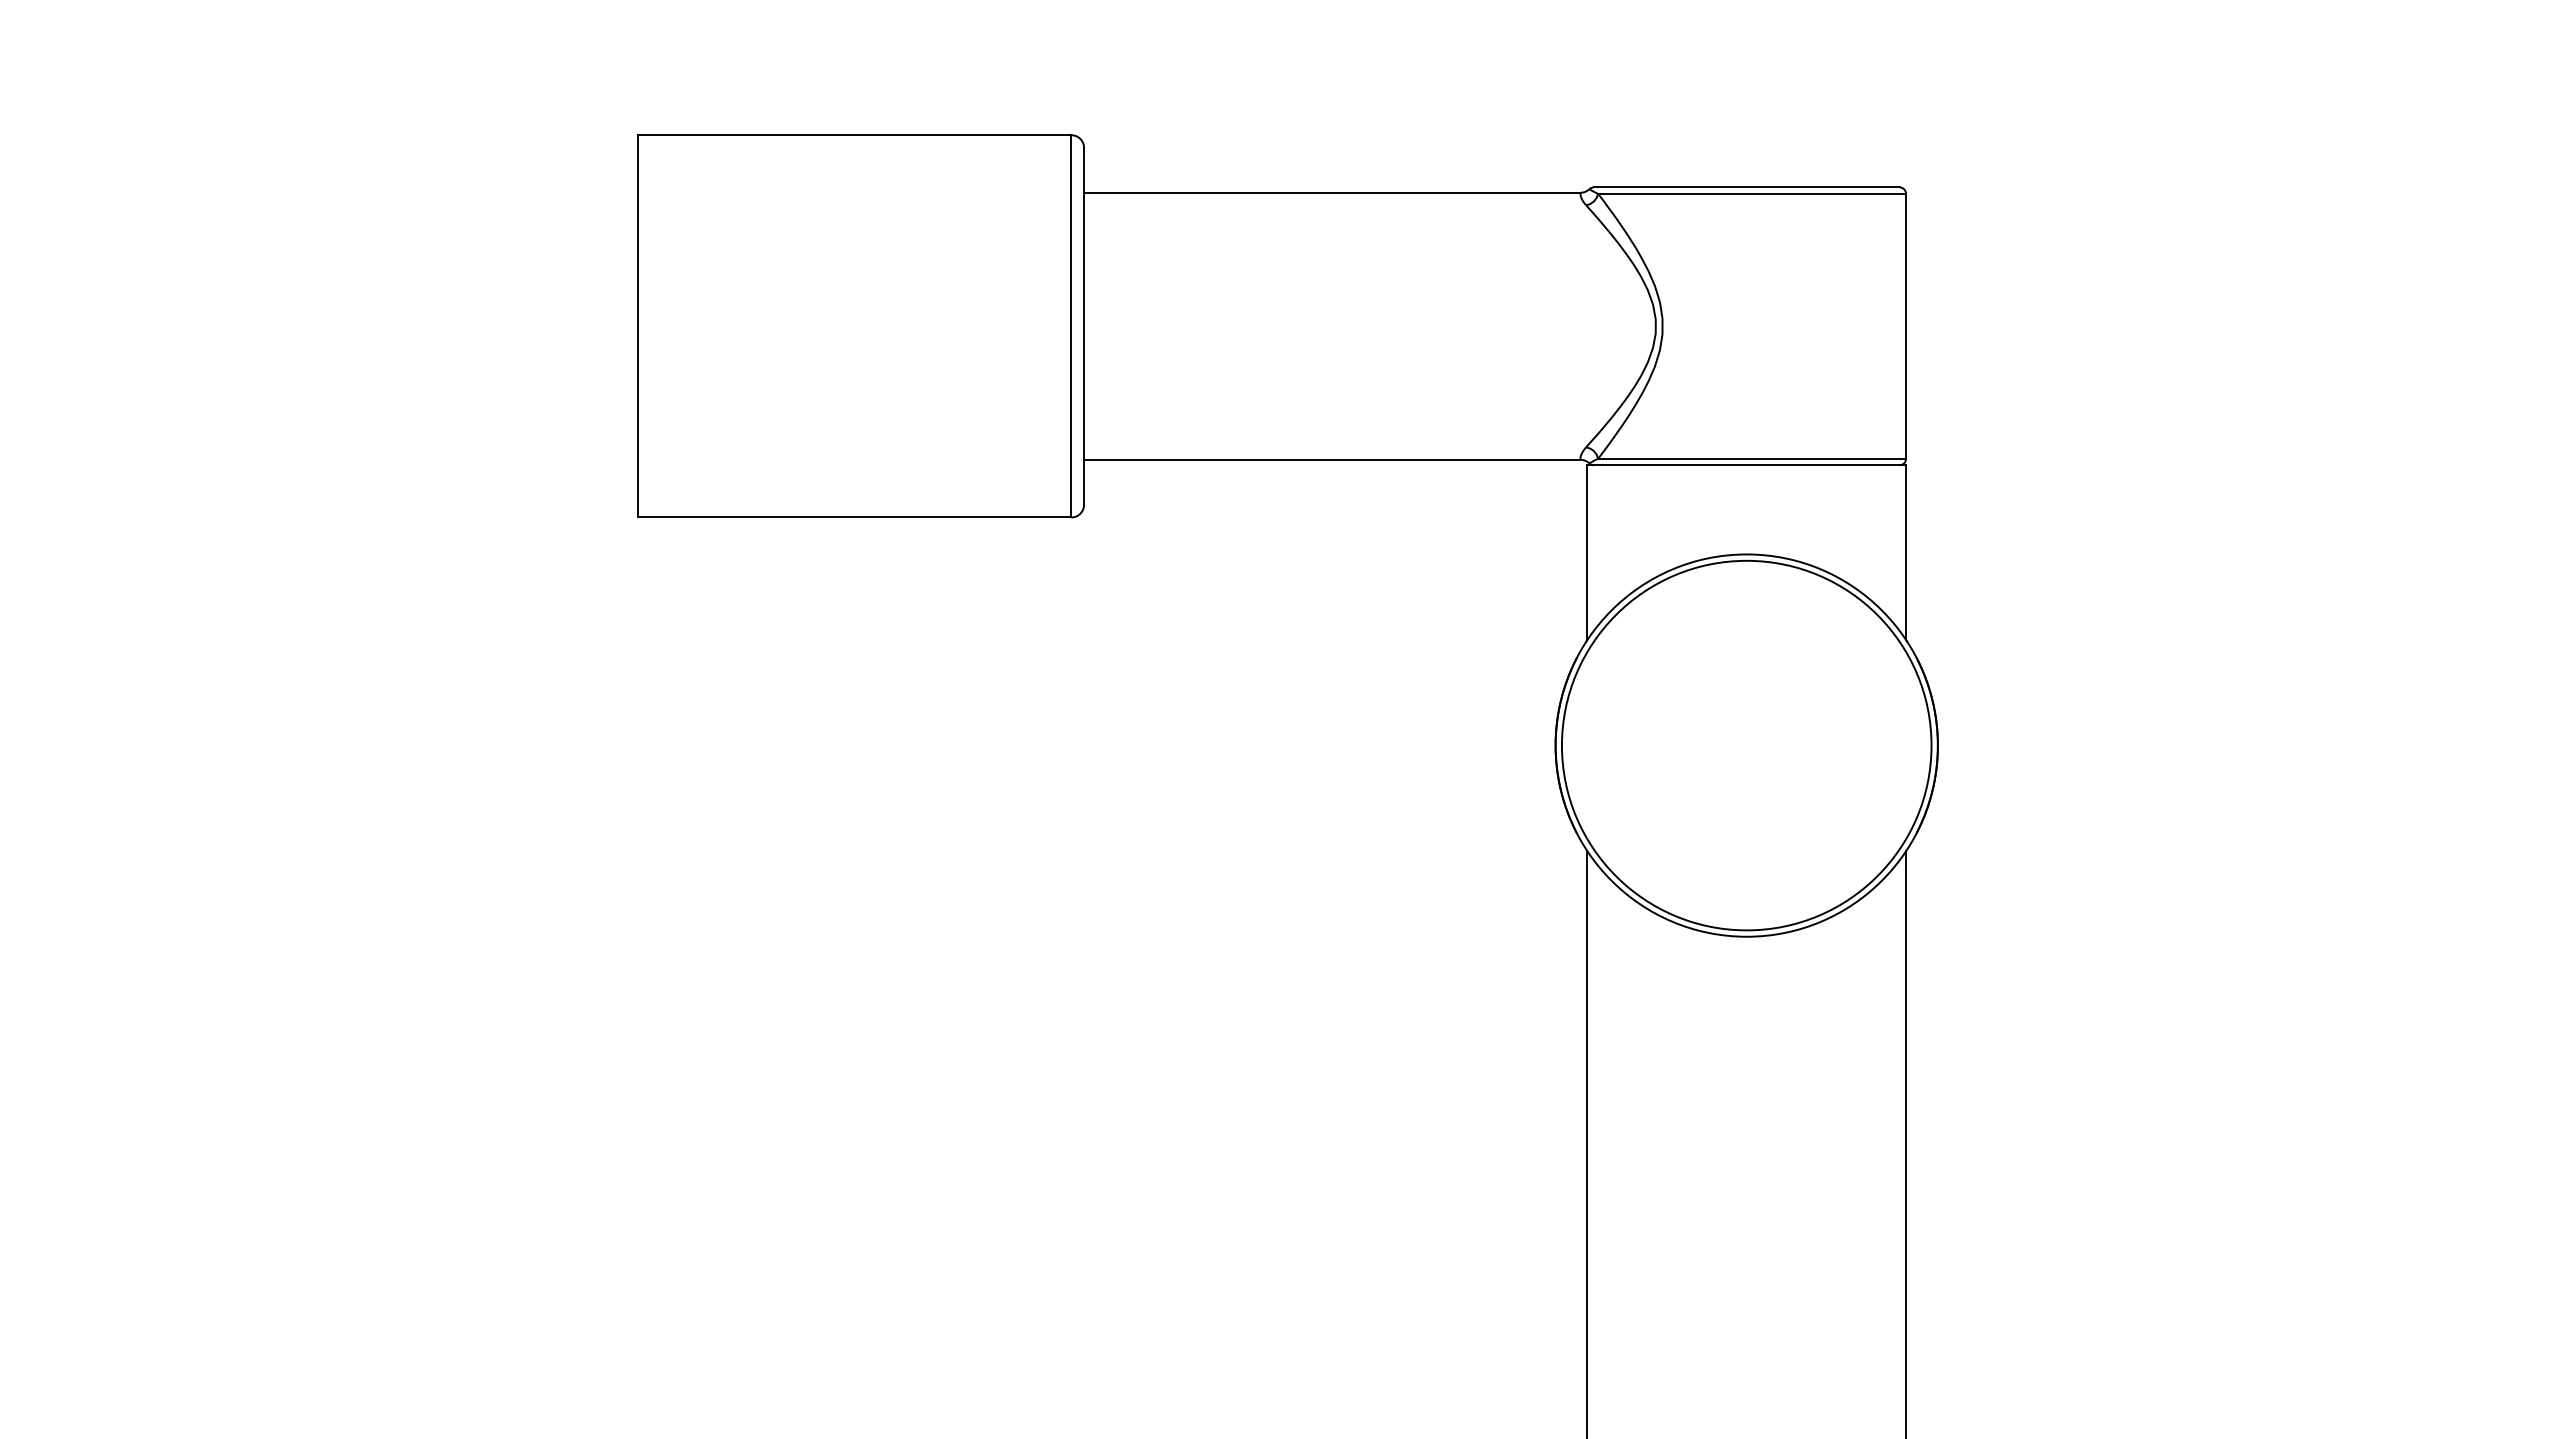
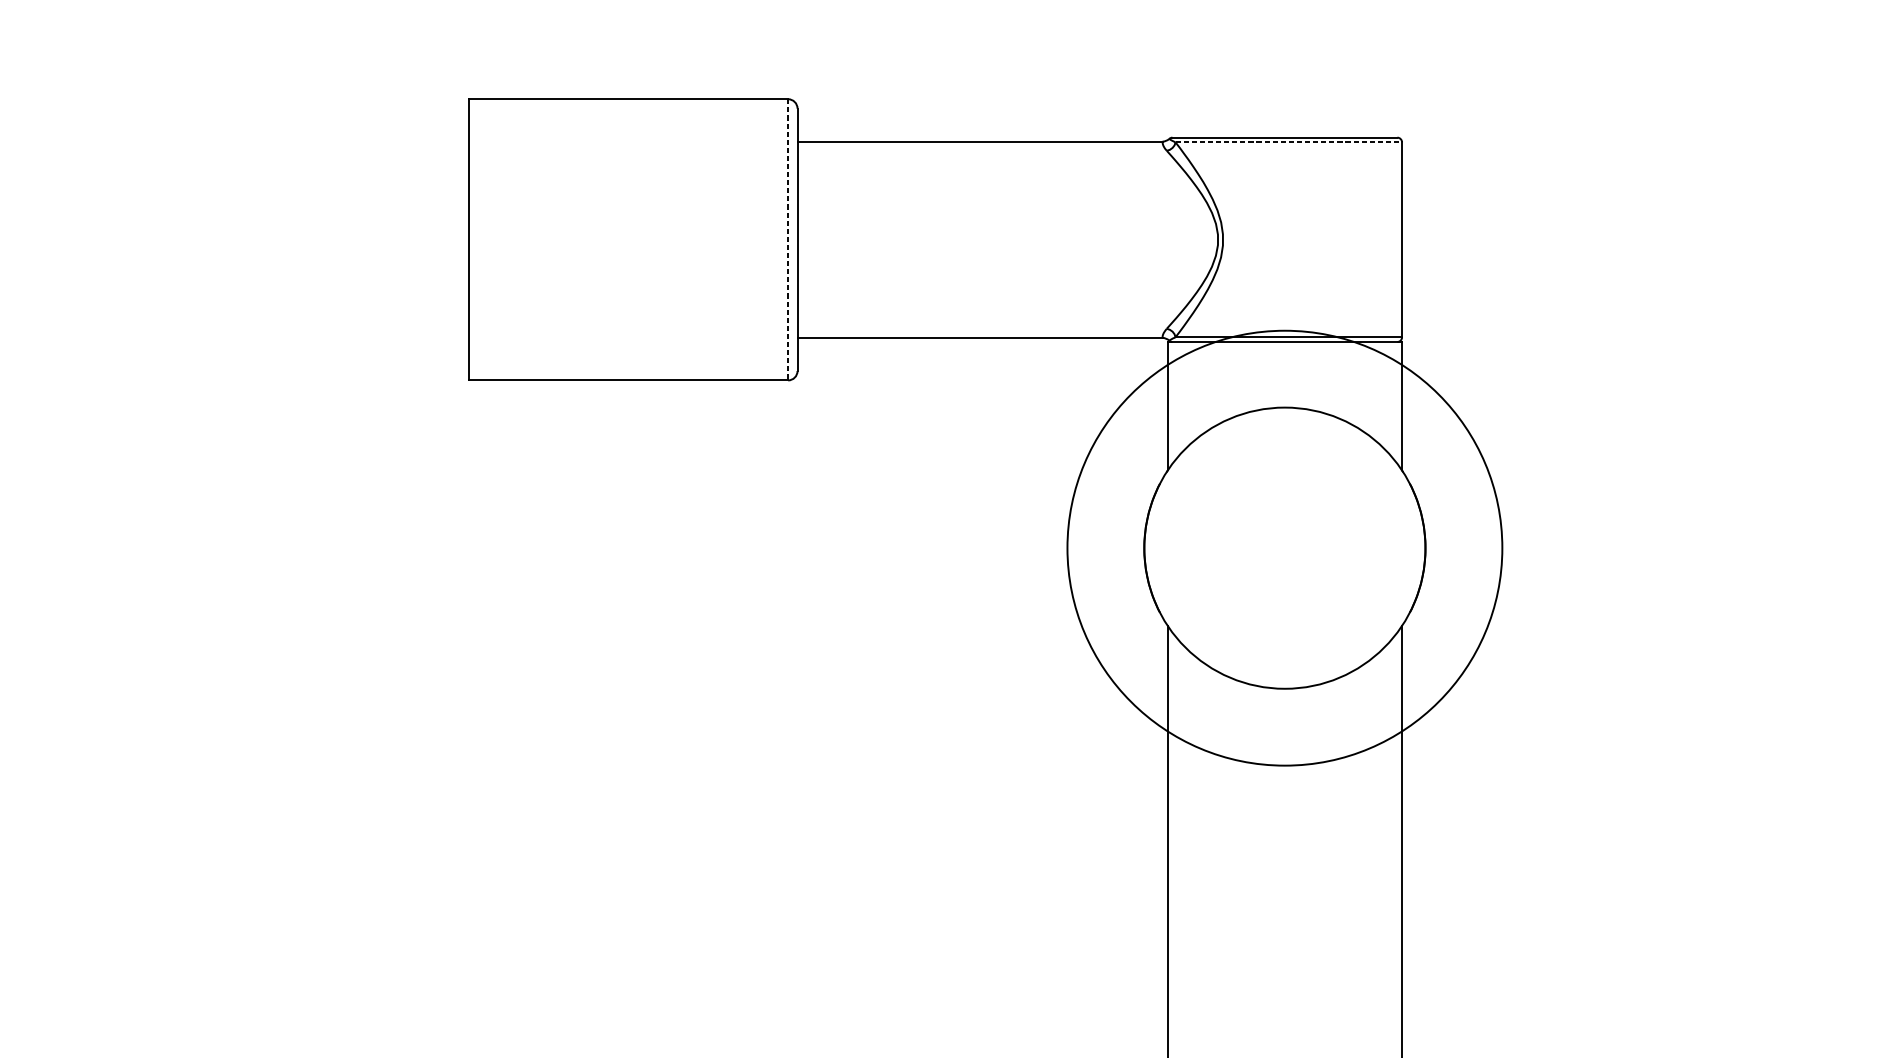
line: (1752, 193) -> (1289, 142), solid -> dashed
line: (1071, 326) -> (788, 239), solid -> dashed
circle: (1746, 745) -> (1284, 548), size x1.6

